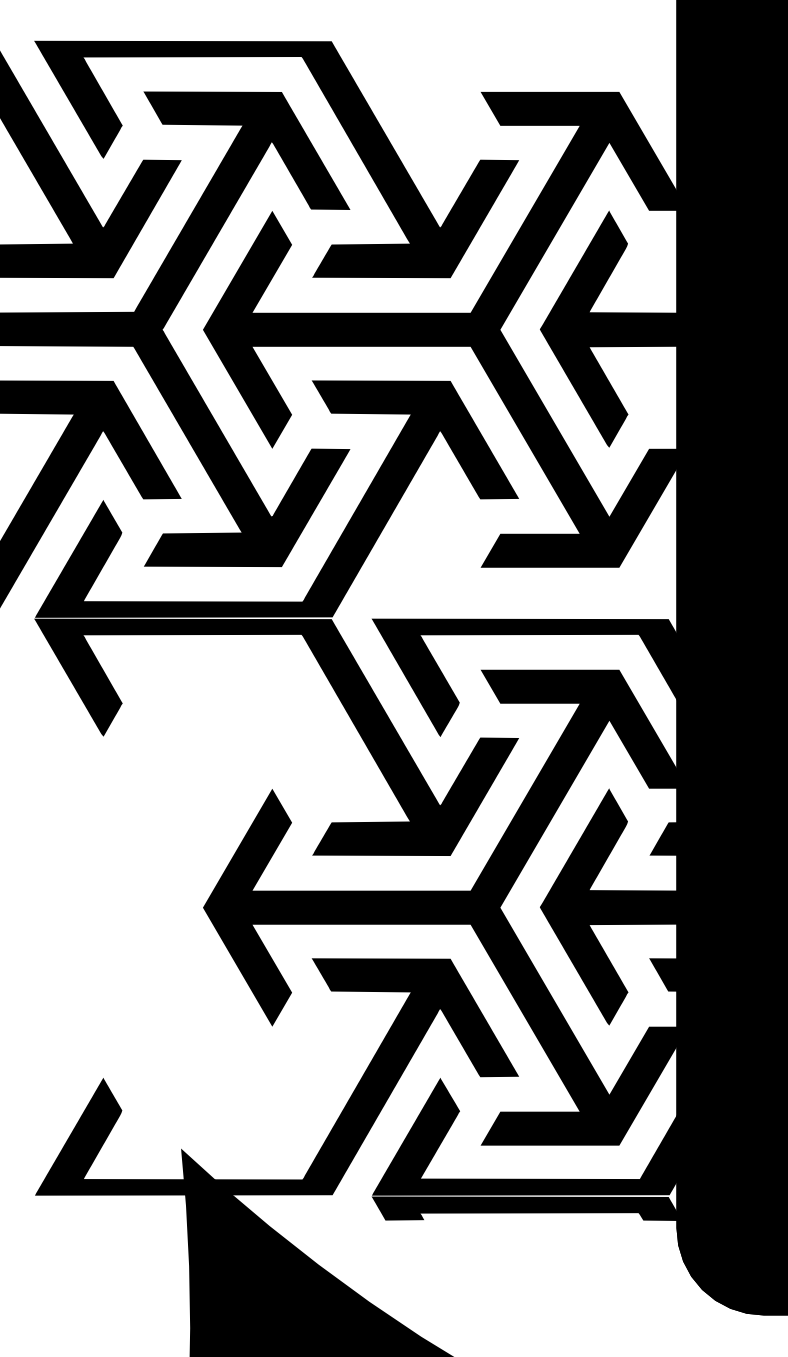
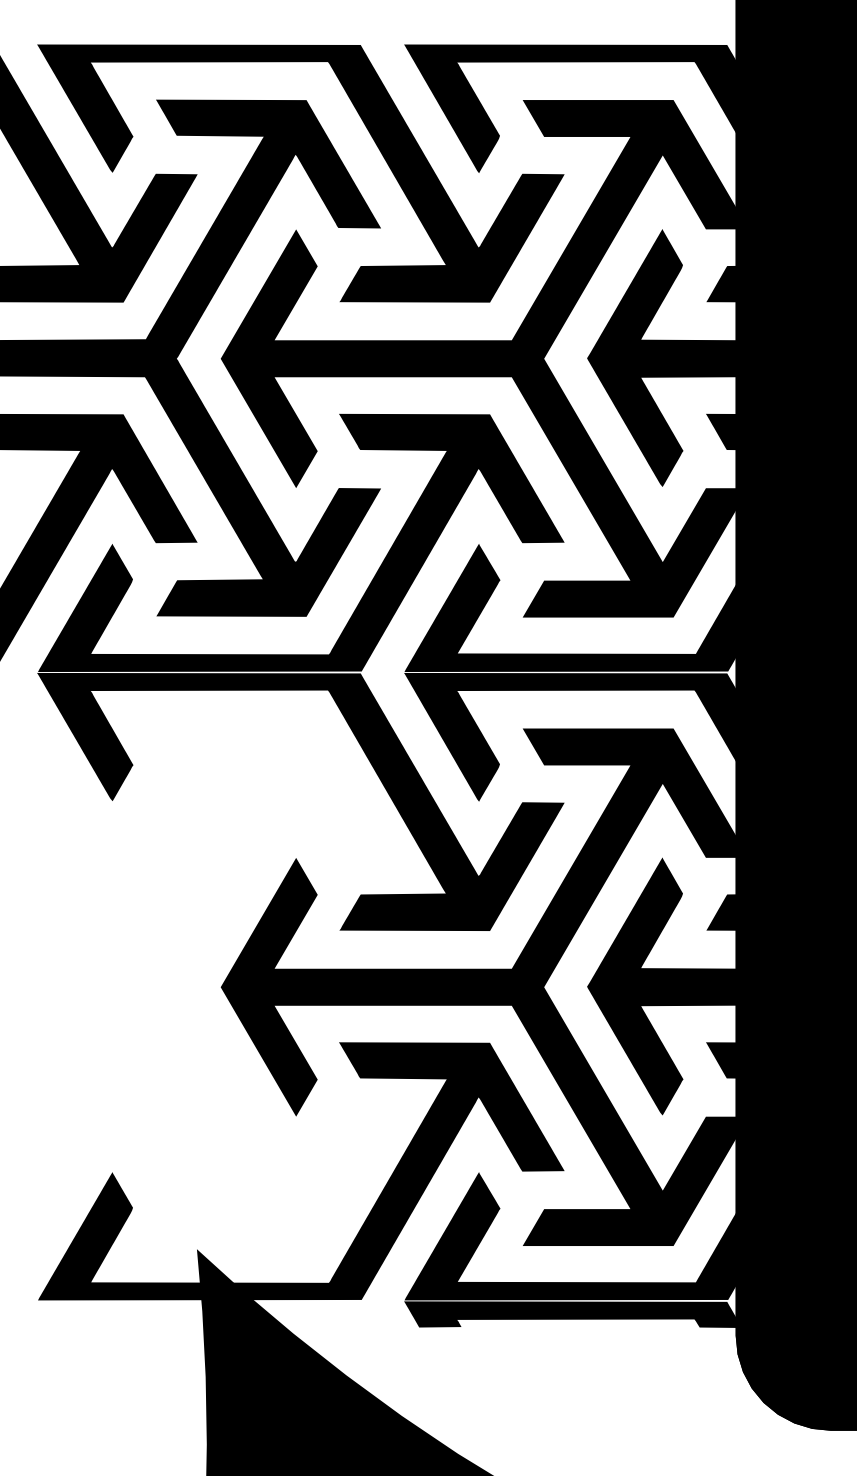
fill: (562, 159) -> (611, 173), added
fill: (562, 498) -> (611, 542), added

